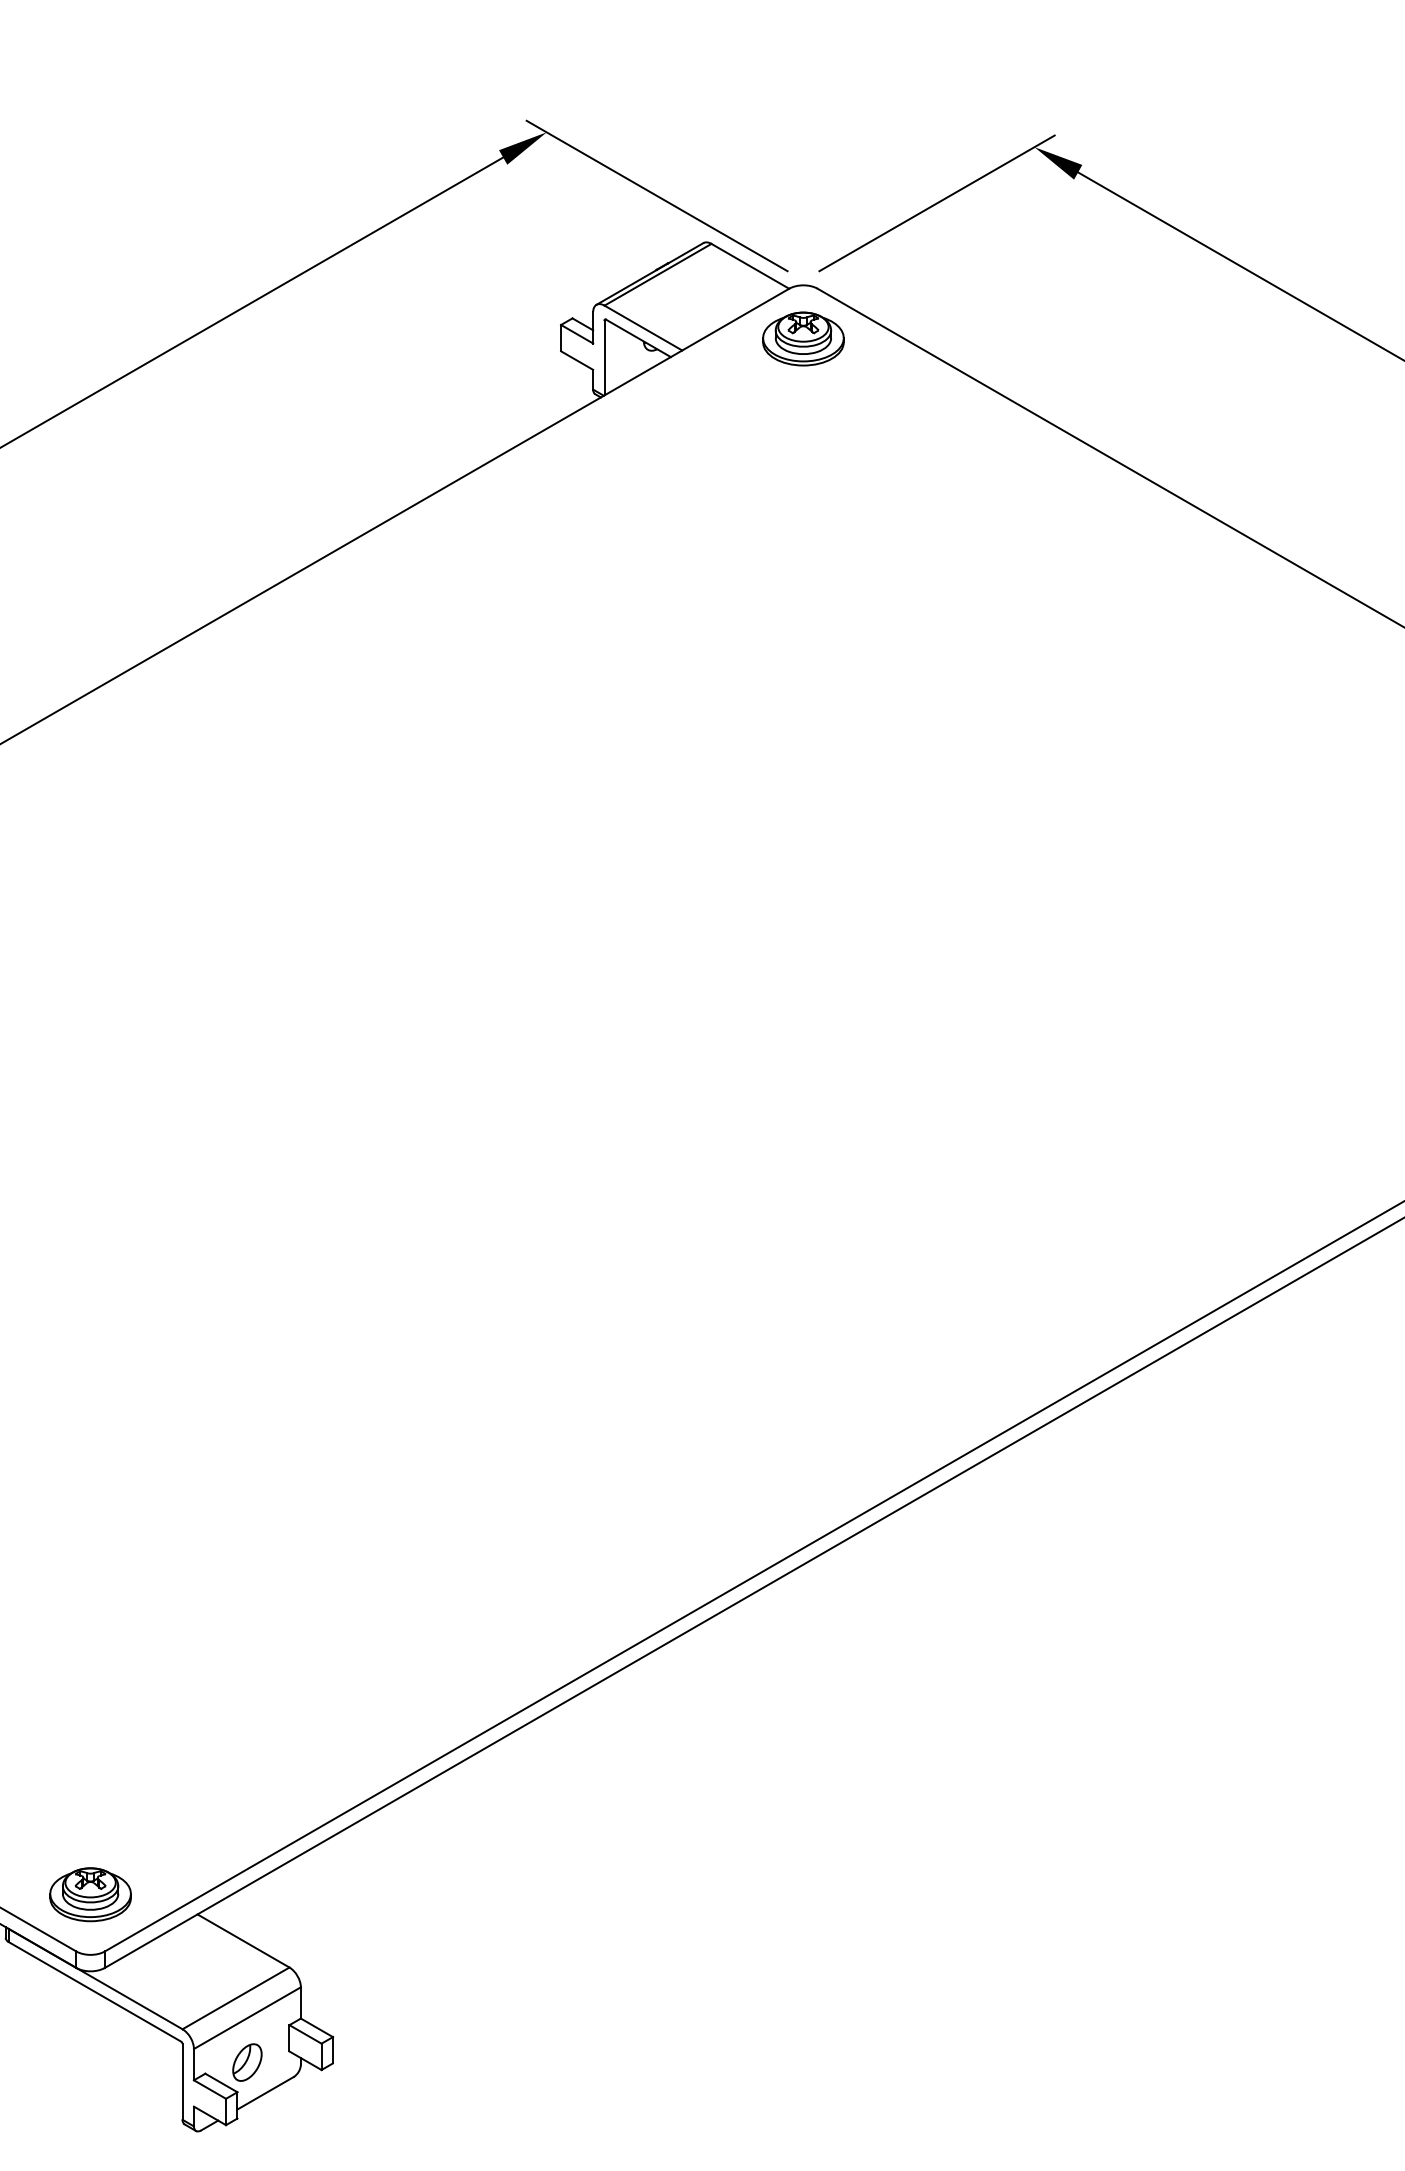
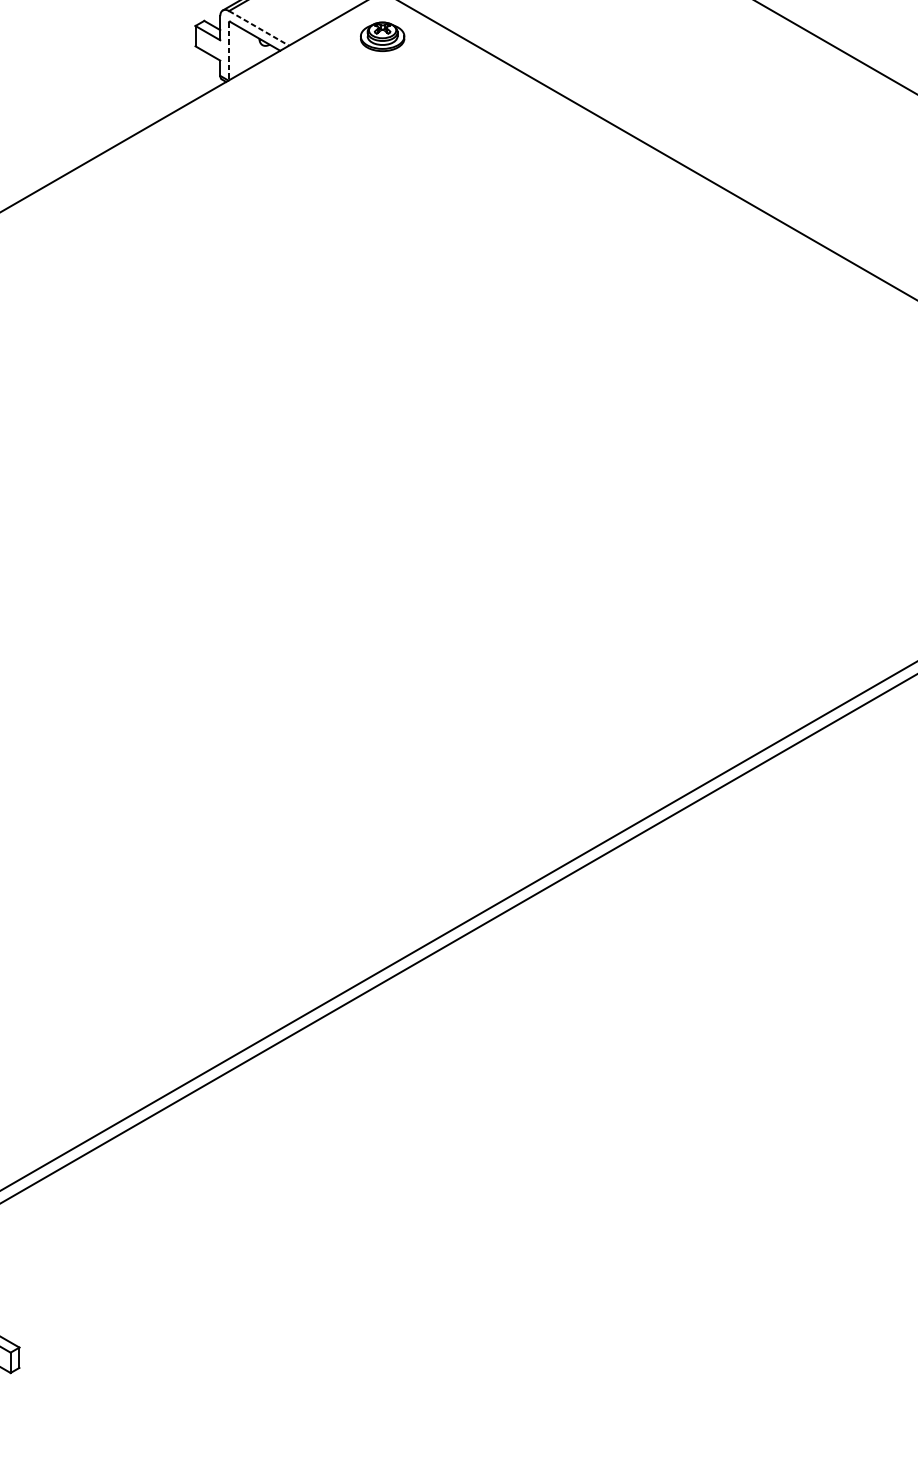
line: (643, 328) -> (259, 28), solid -> dashed
part: (803, 338) -> (382, 36), size x0.7
line: (604, 358) -> (229, 51), solid -> dashed

